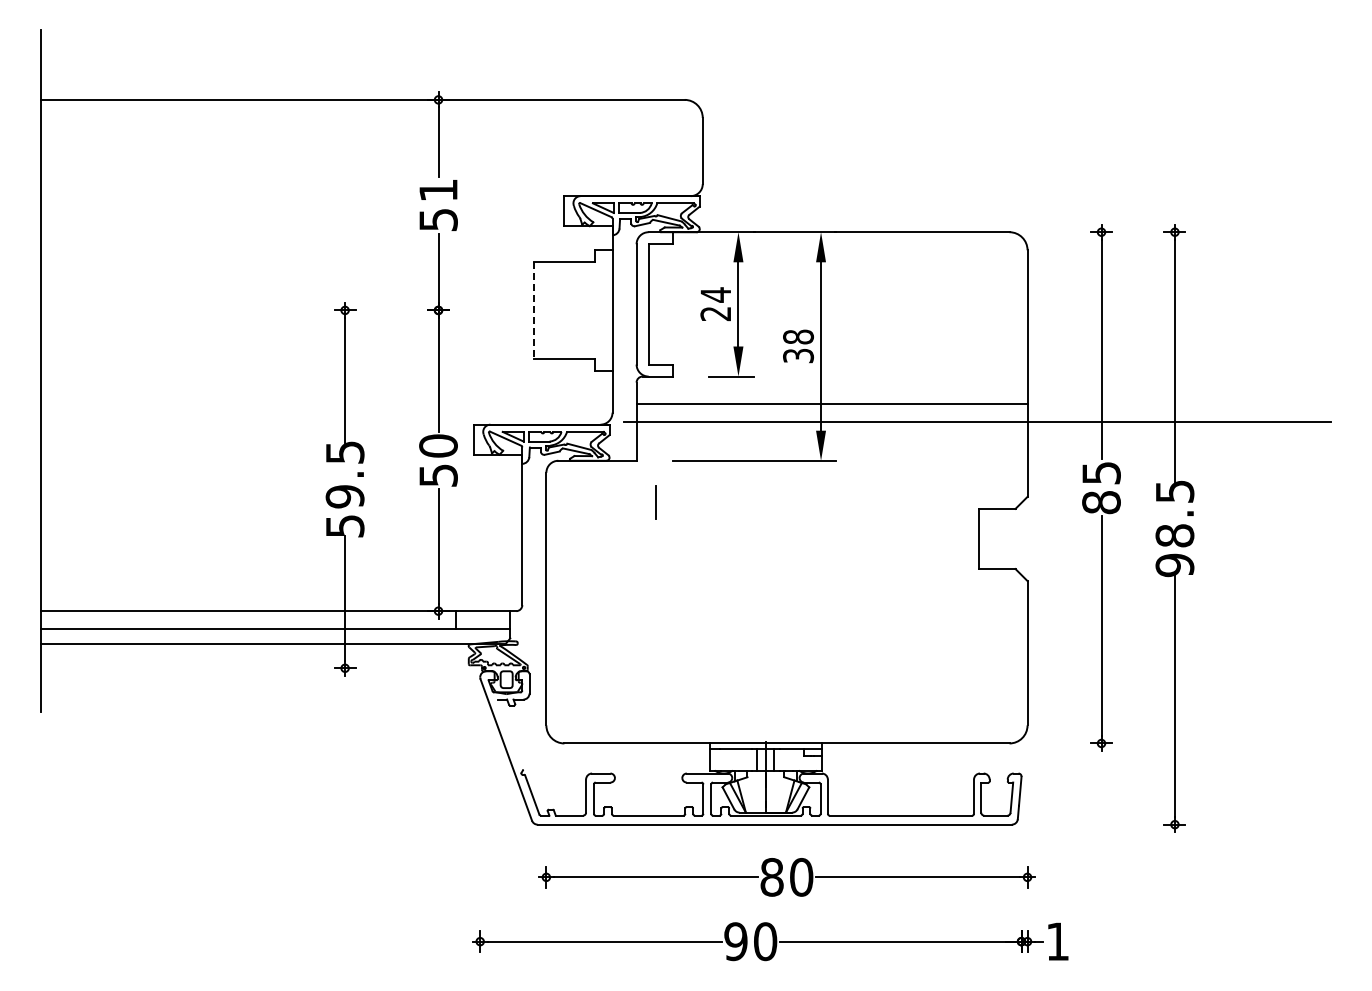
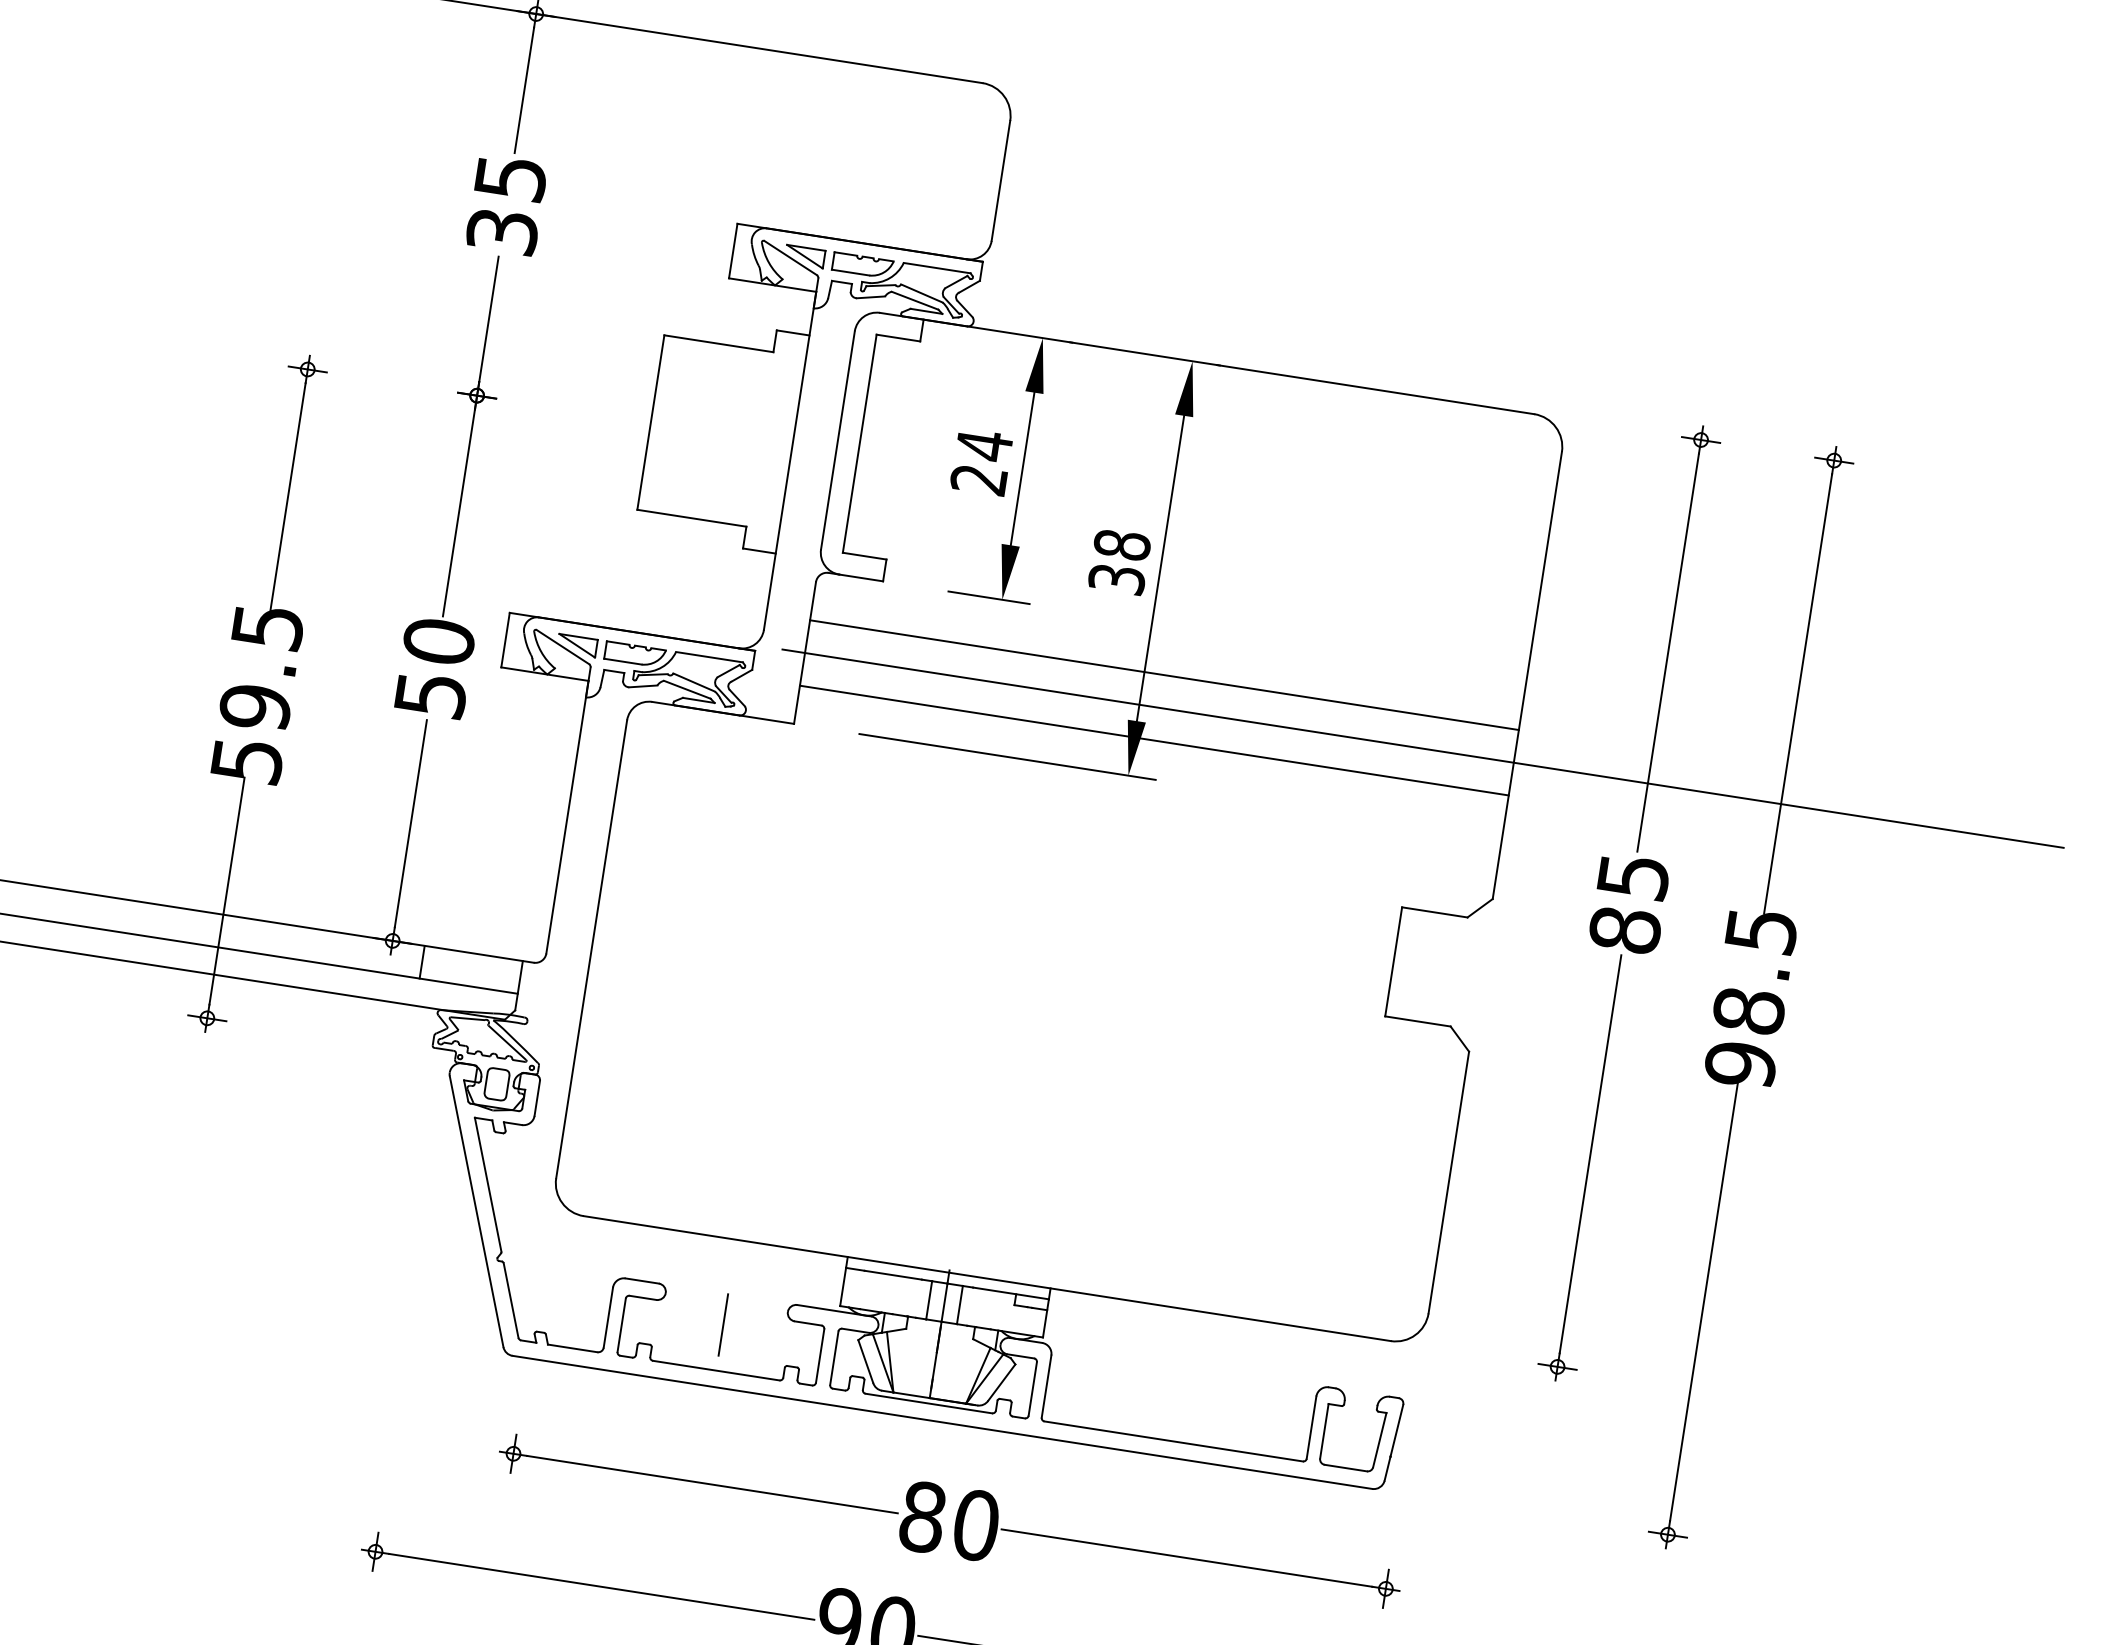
text: (438, 204) -> (506, 203), 51 -> 35
line: (534, 310) -> (651, 422), dashed -> solid
line: (831, 439) -> (1153, 740), added
line: (655, 502) -> (723, 1325), moved
line: (509, 734) -> (486, 1184), added

